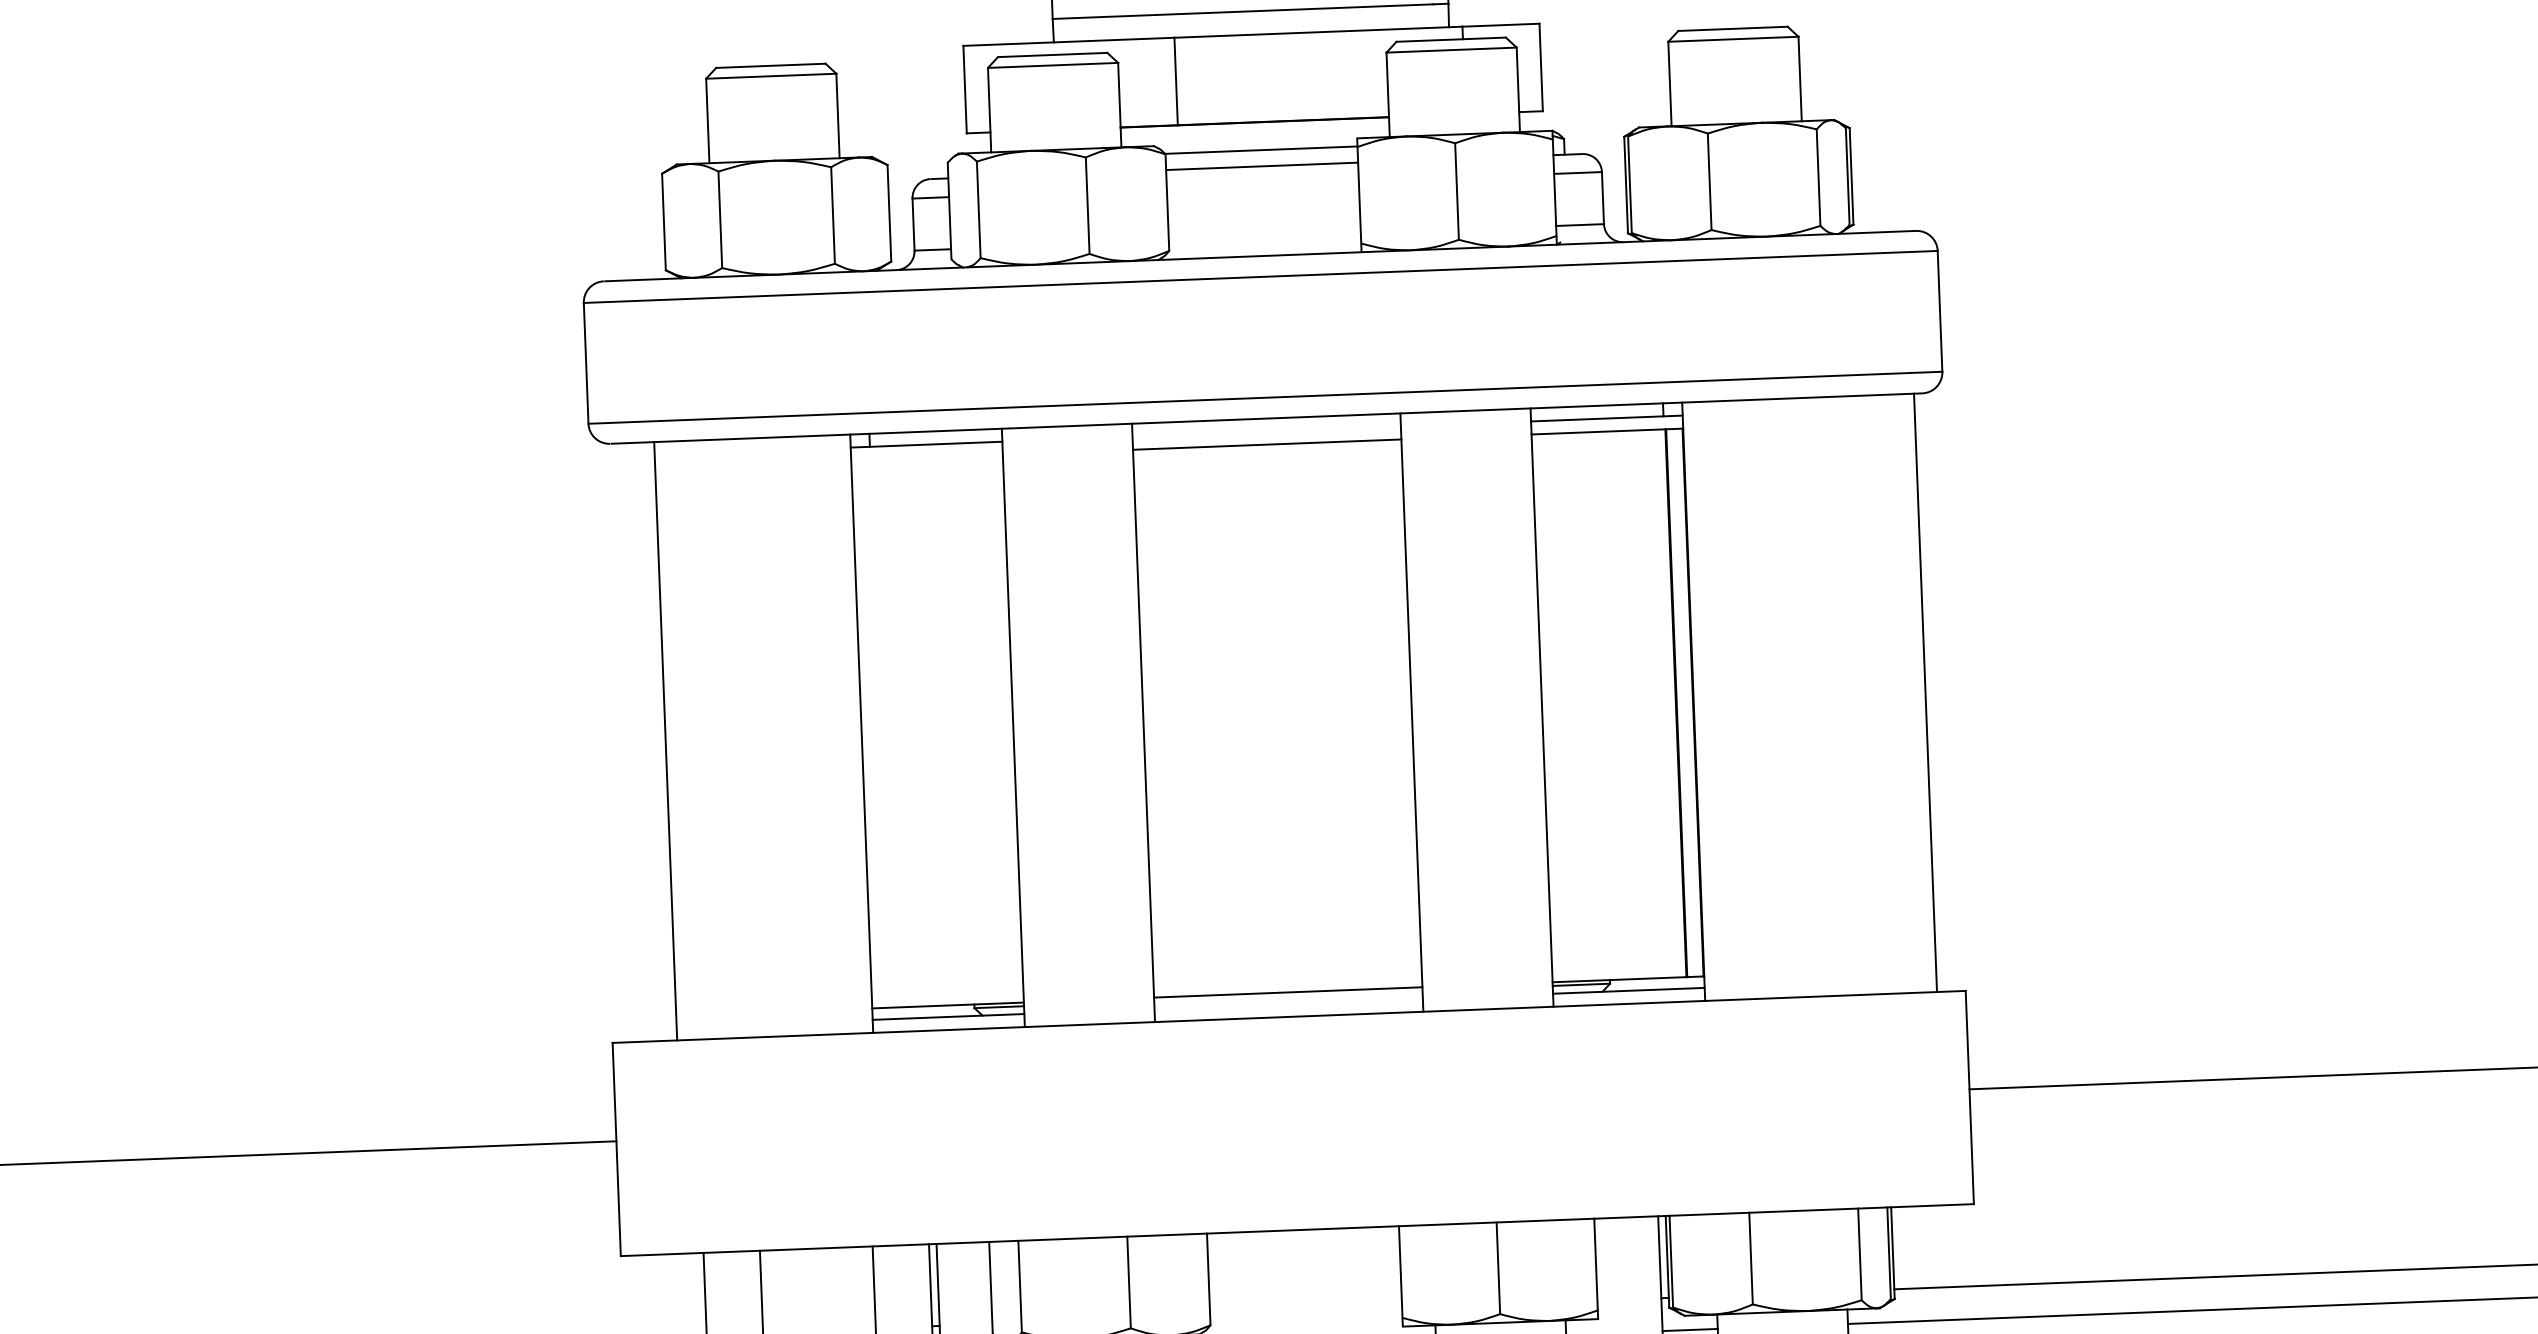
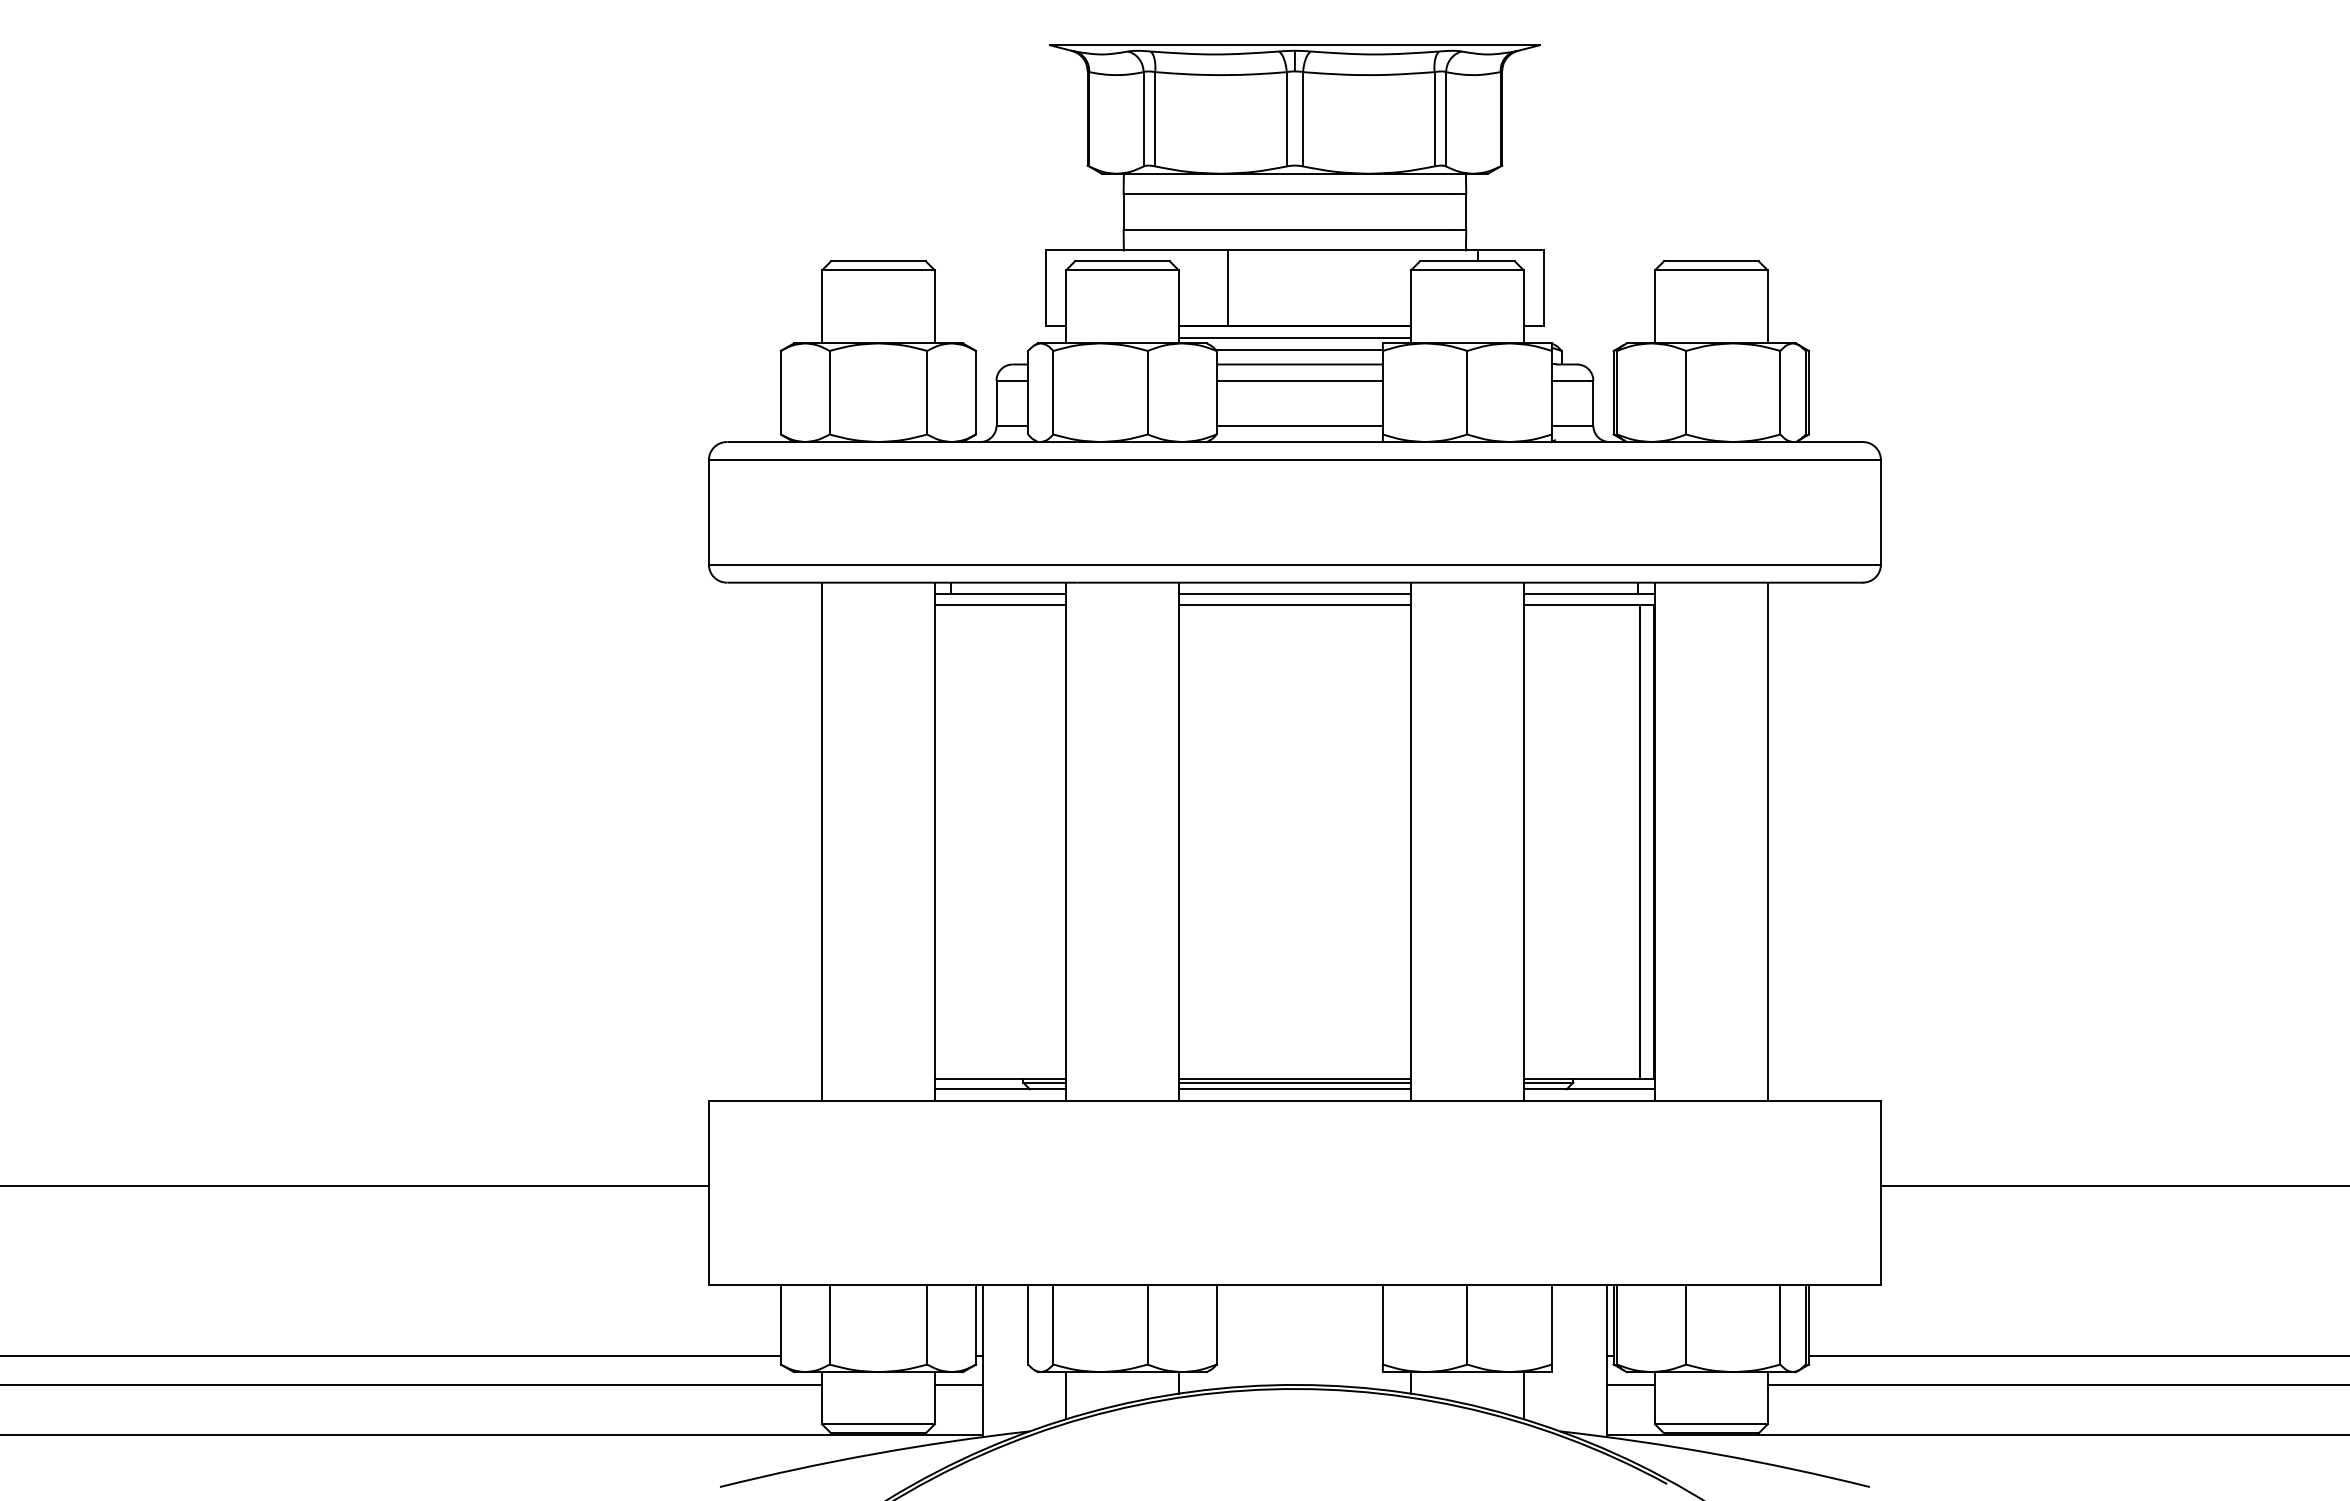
line: (1254, 136) -> (1294, 338), added
line: (1262, 184) -> (1299, 380), added
line: (1264, 236) -> (1299, 425), added
line: (1266, 431) -> (1294, 593), added
line: (927, 458) -> (1000, 605), added
line: (1925, 692) -> (1767, 841), moved
line: (666, 741) -> (822, 841), moved
line: (1287, 995) -> (1294, 1082), added
line: (1288, 1004) -> (1294, 1089), added

